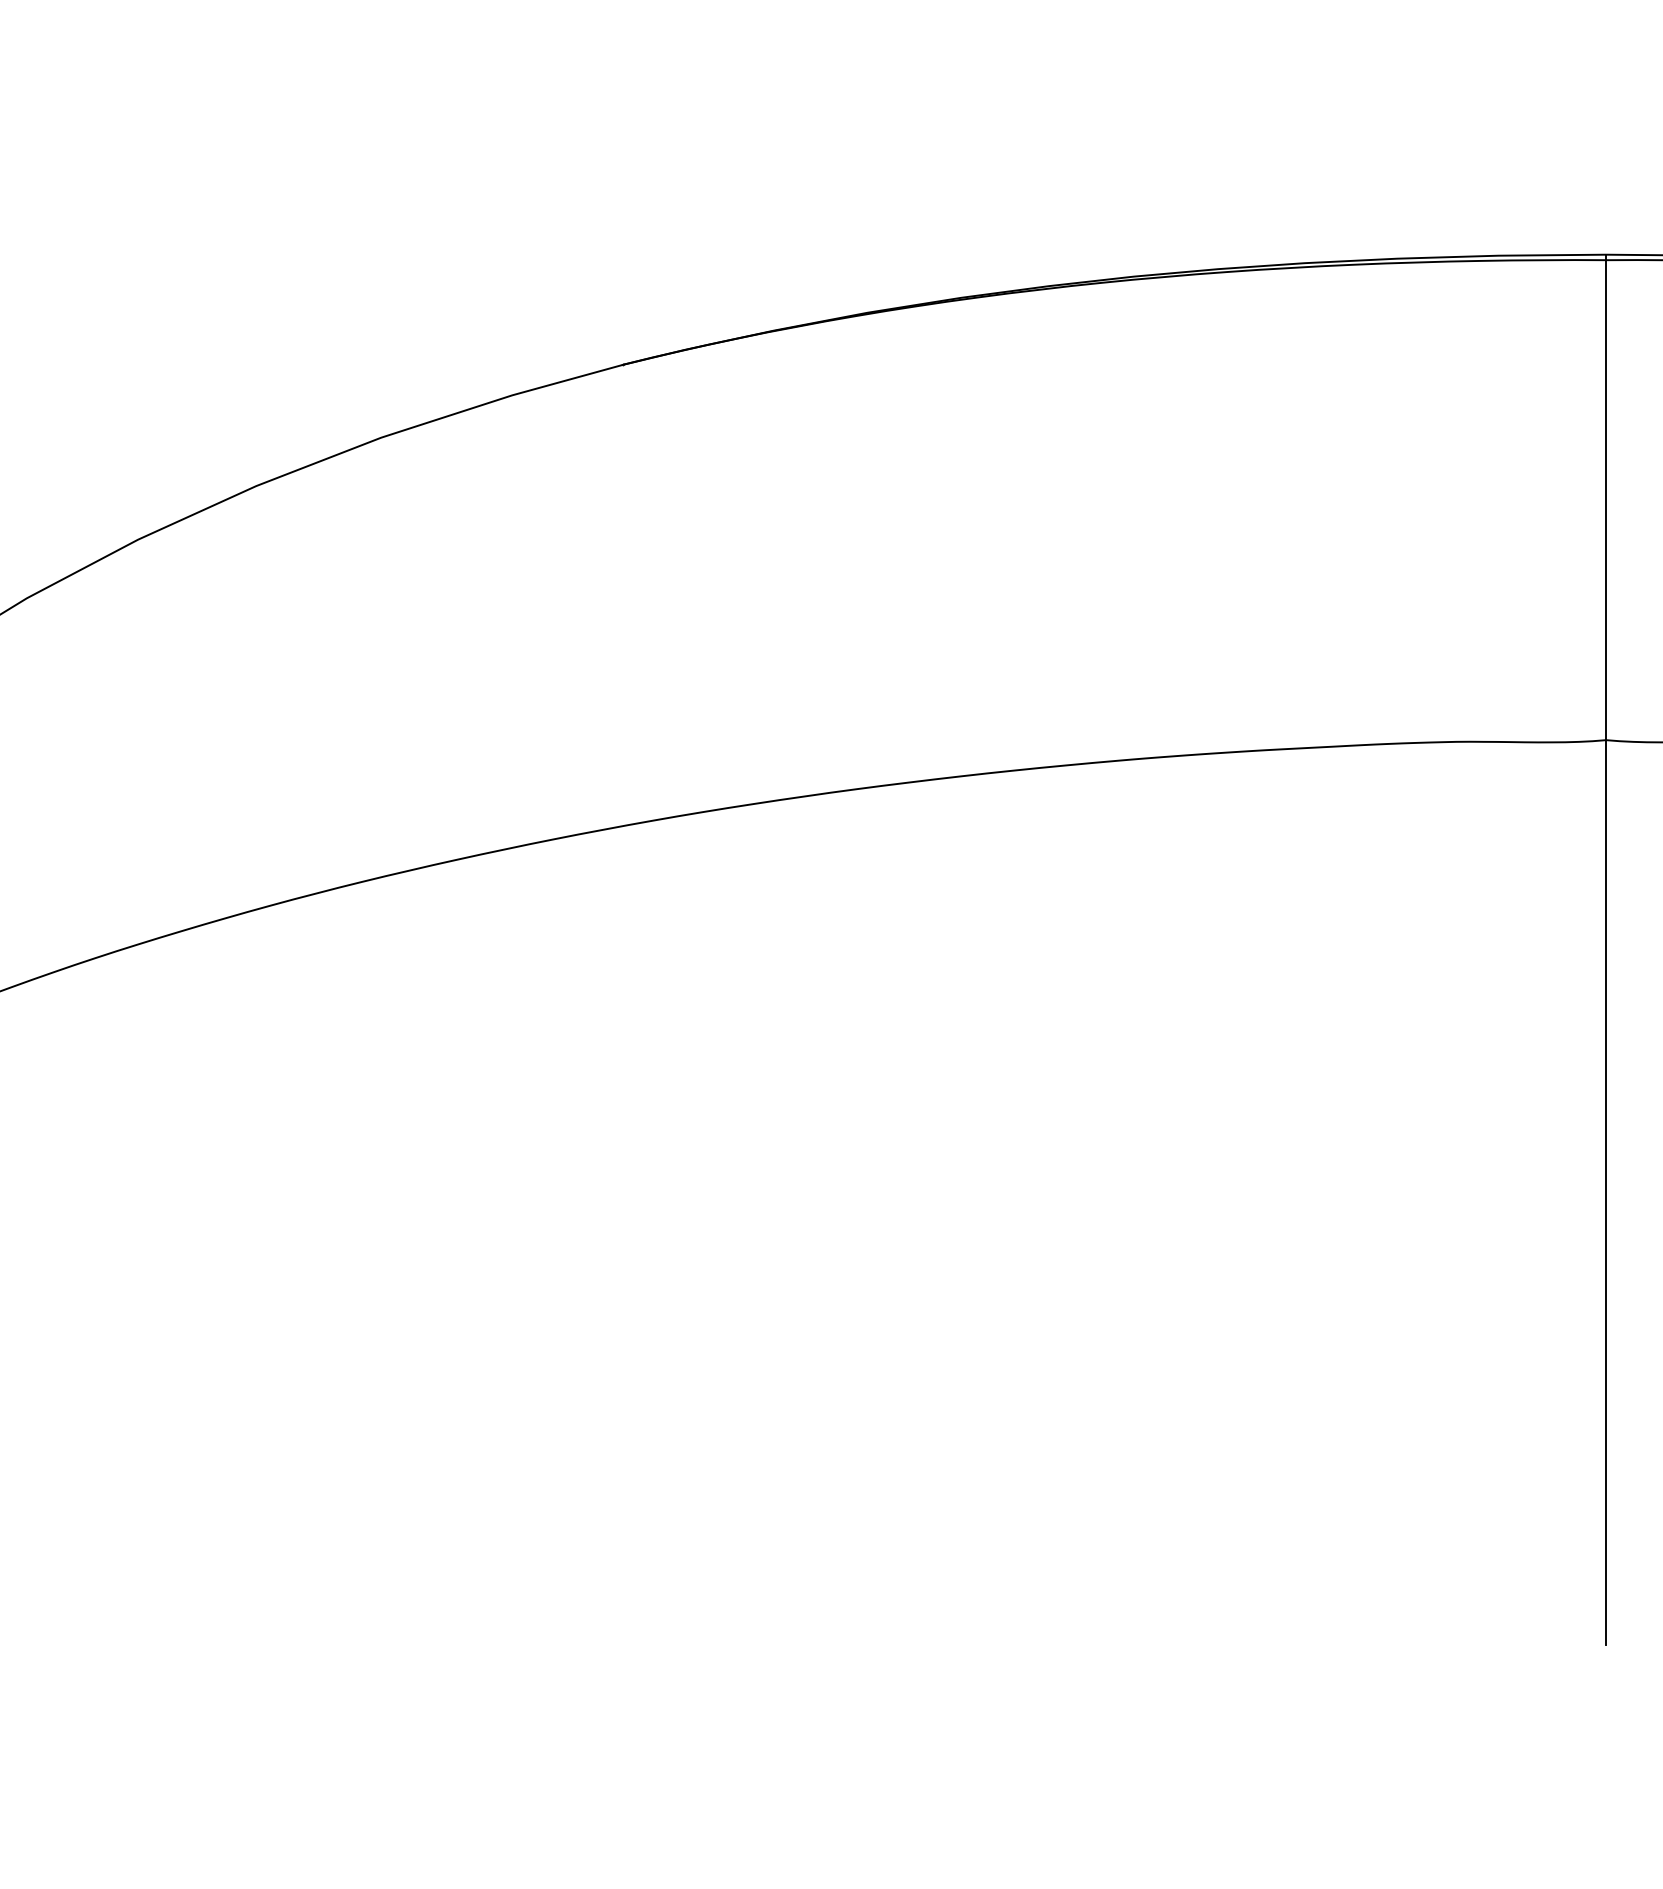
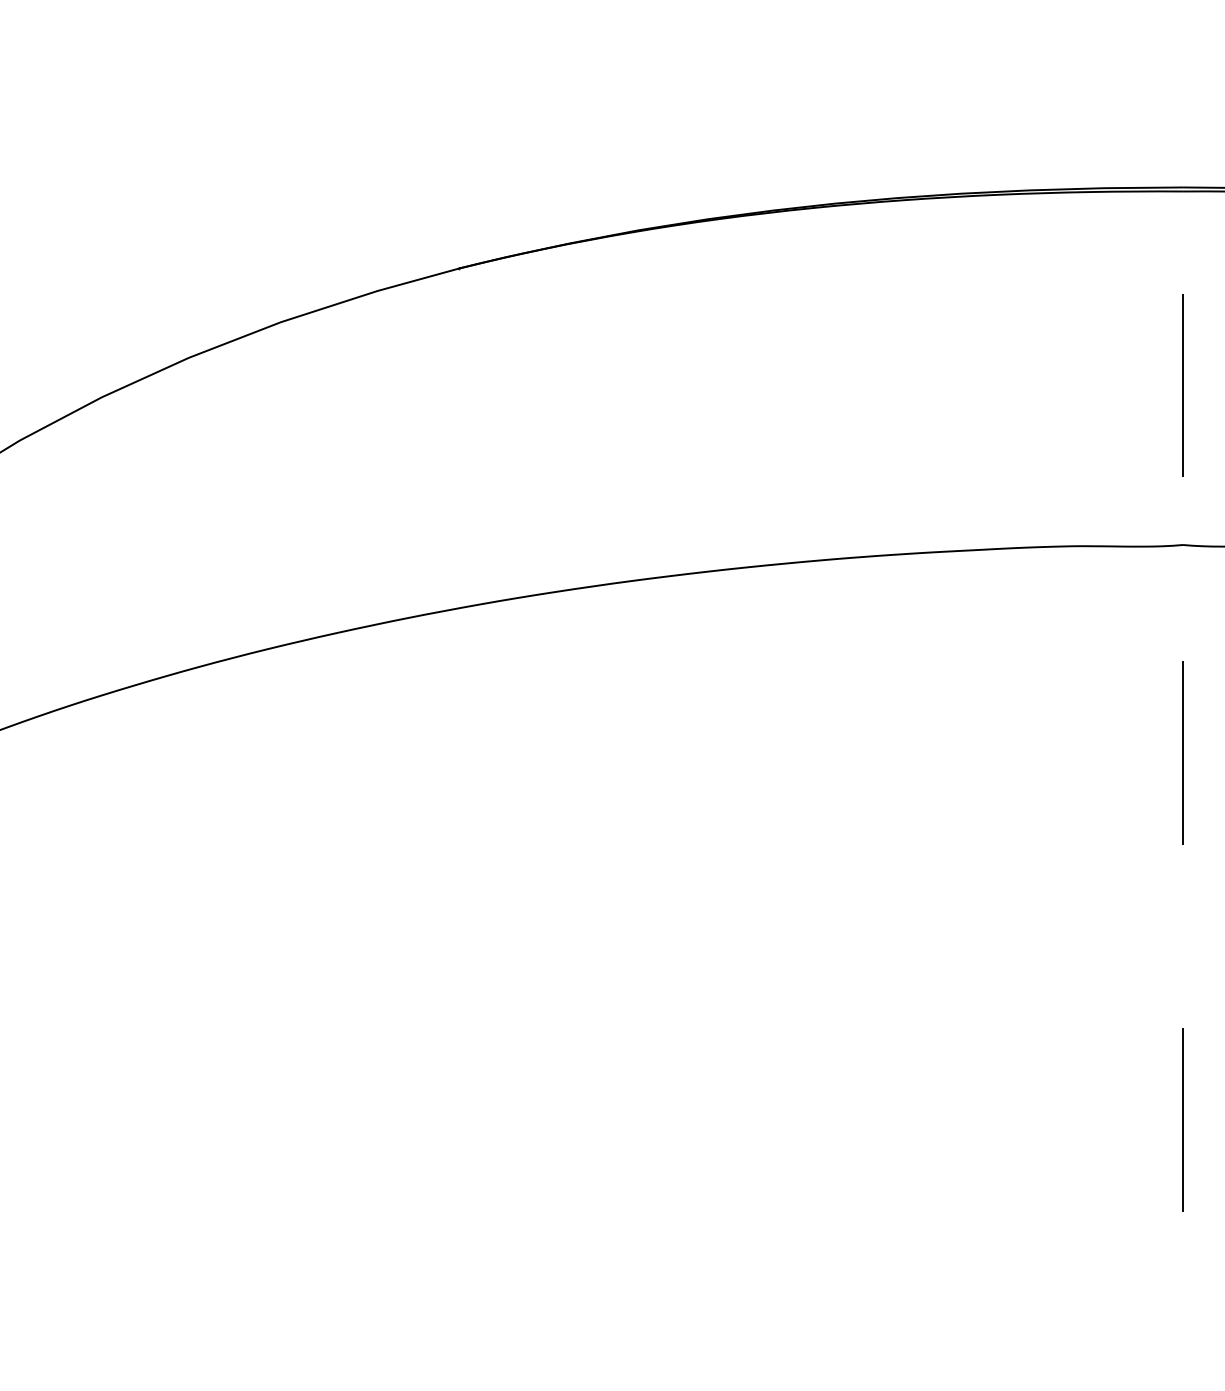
line: (1606, 949) -> (1183, 699), solid -> dashed

